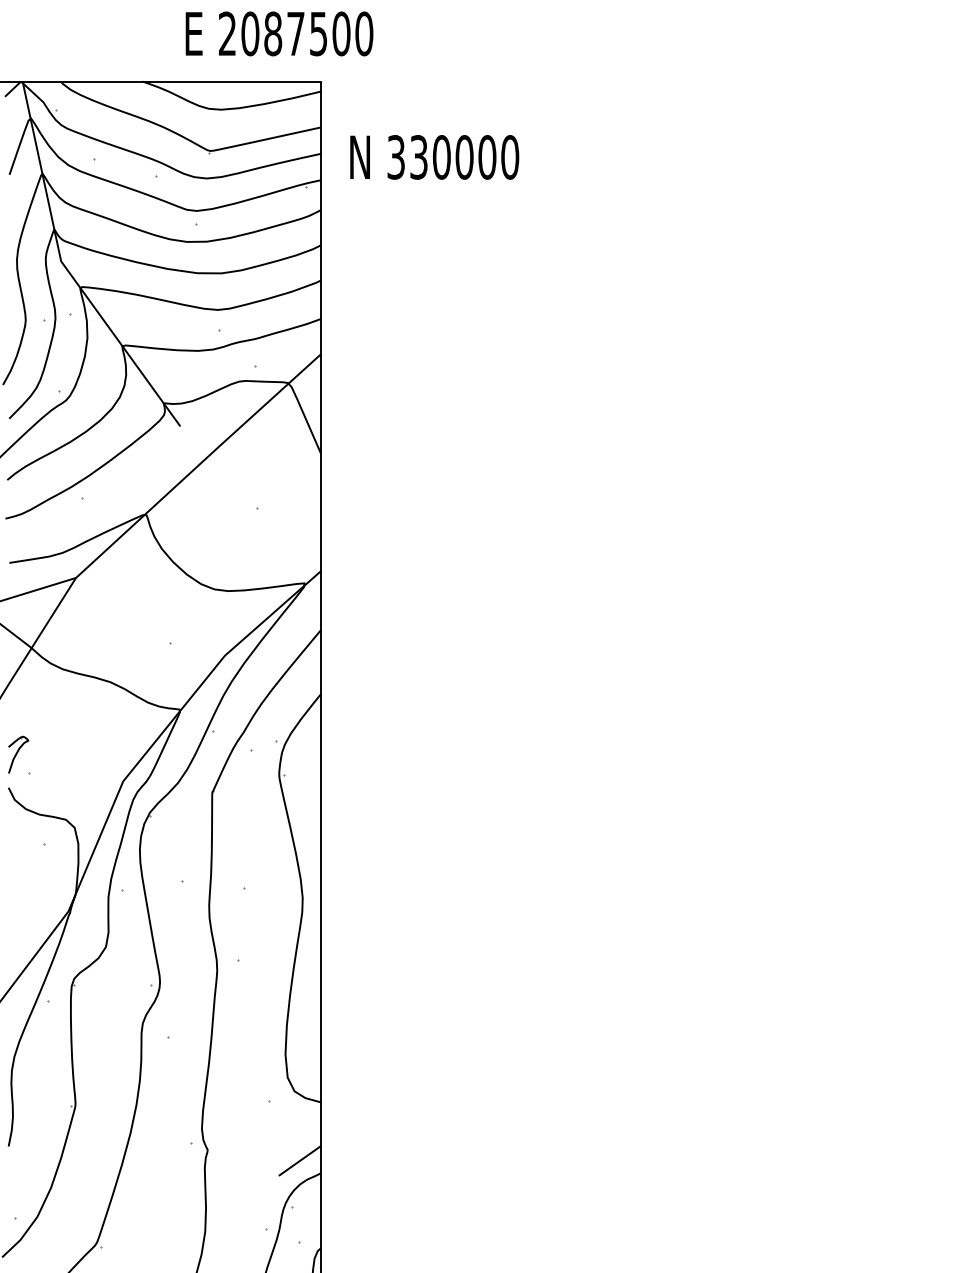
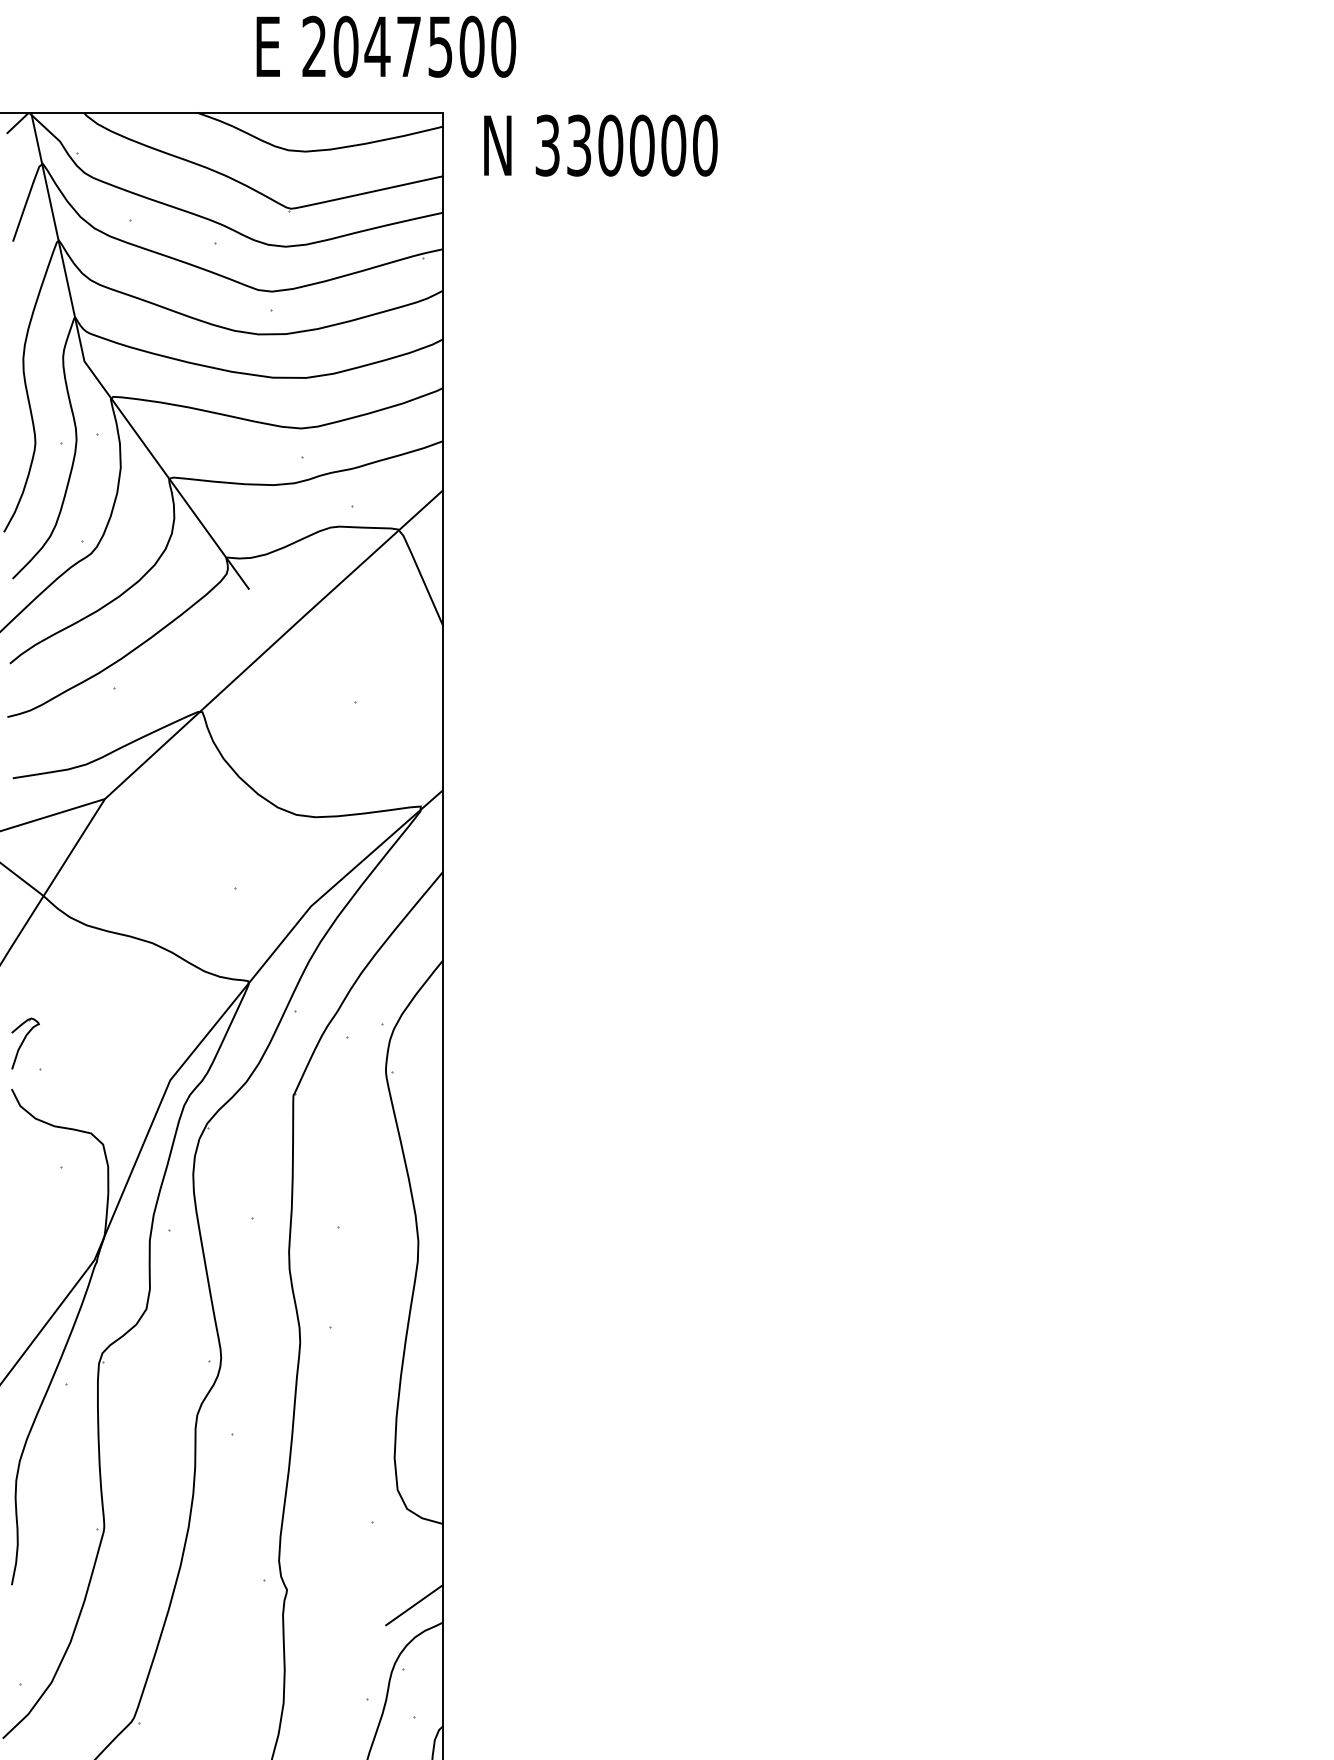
text: (272, 33) -> (376, 46), 2087500 -> 2047500
text: (434, 157) -> (600, 145), moved

